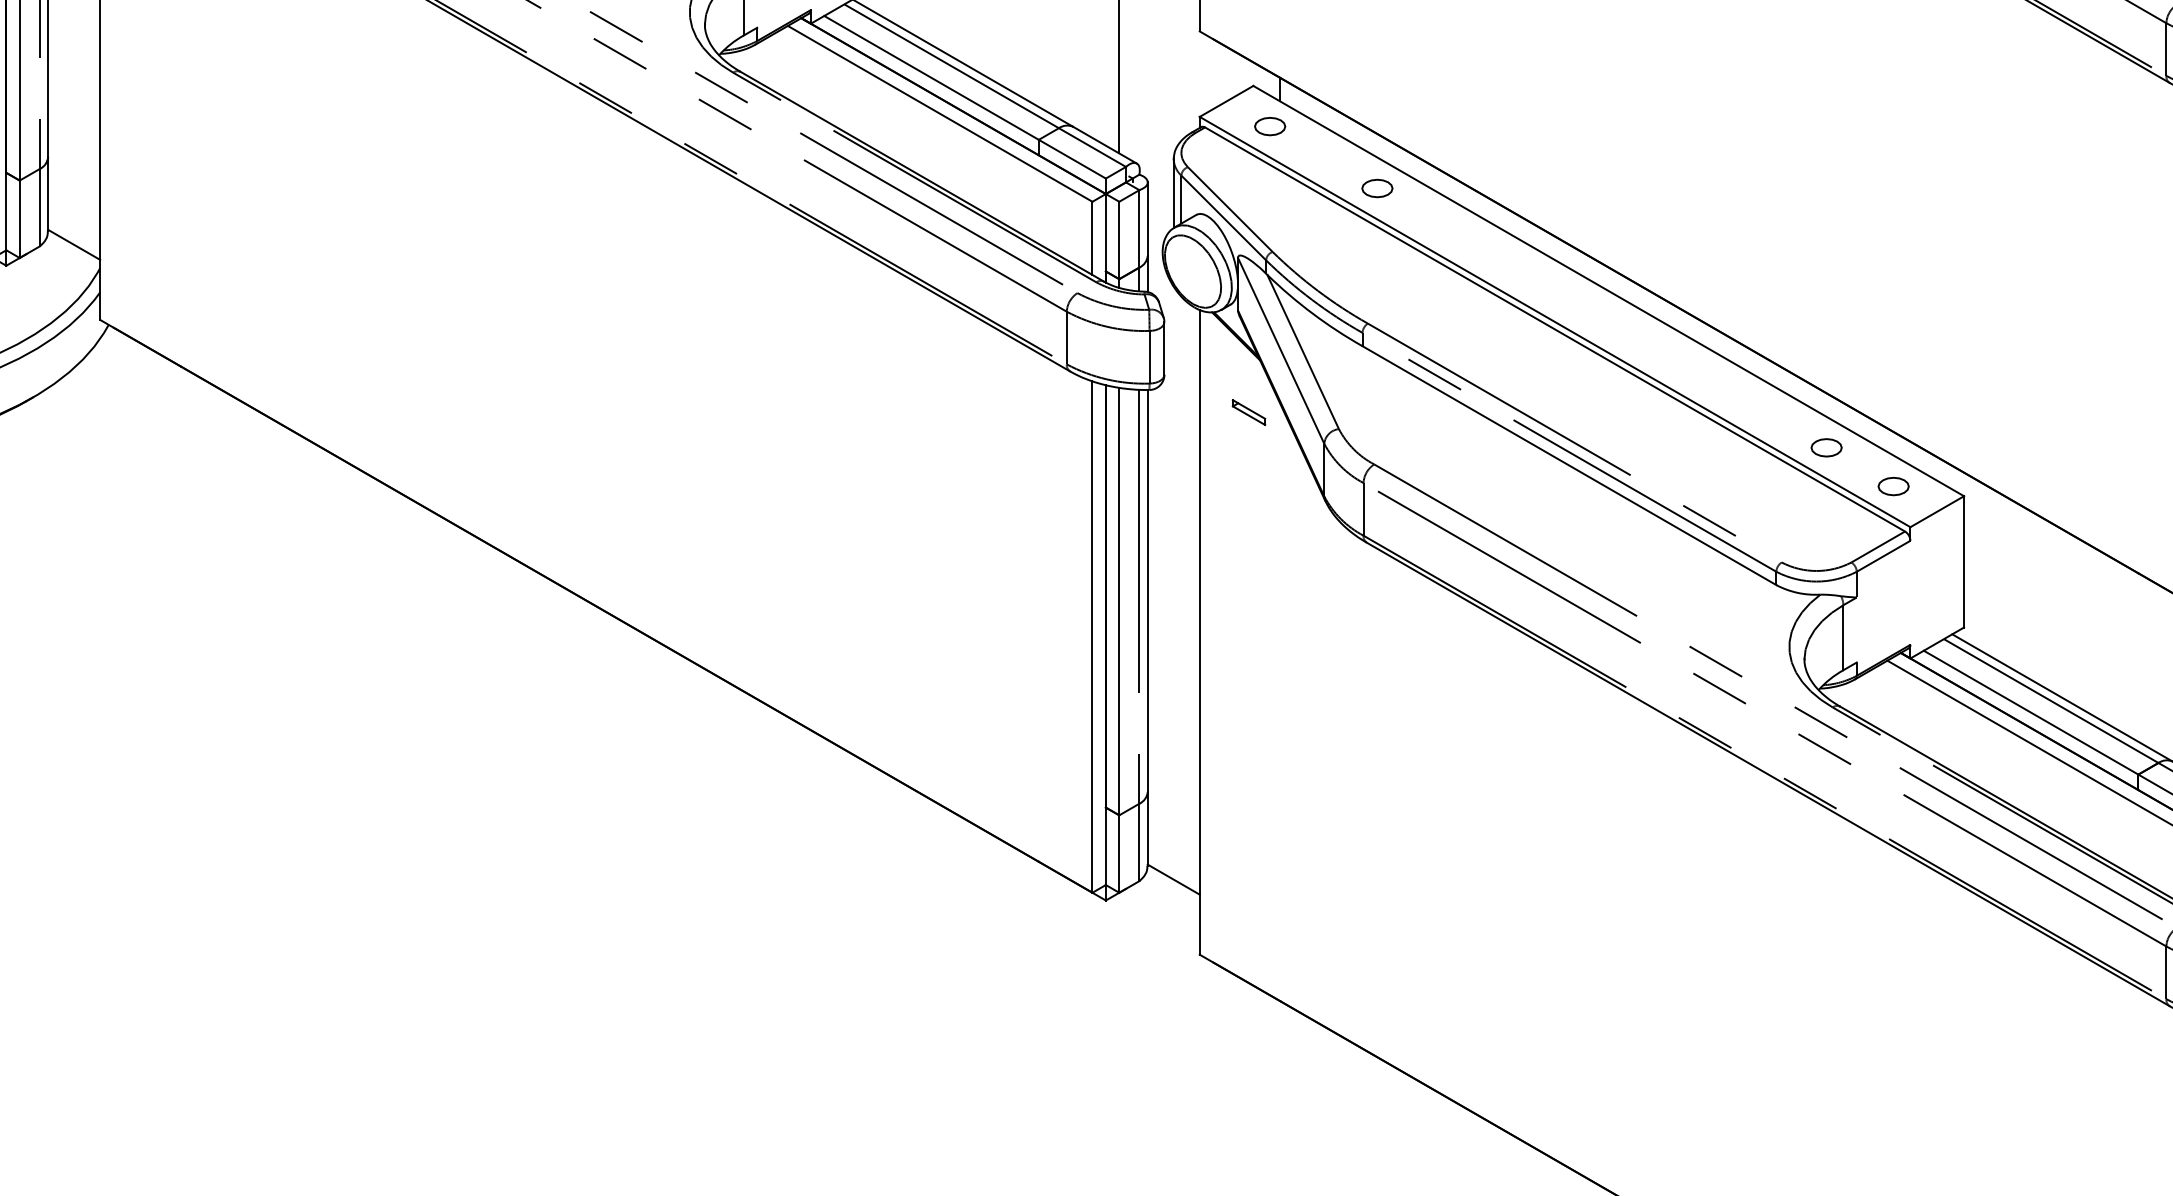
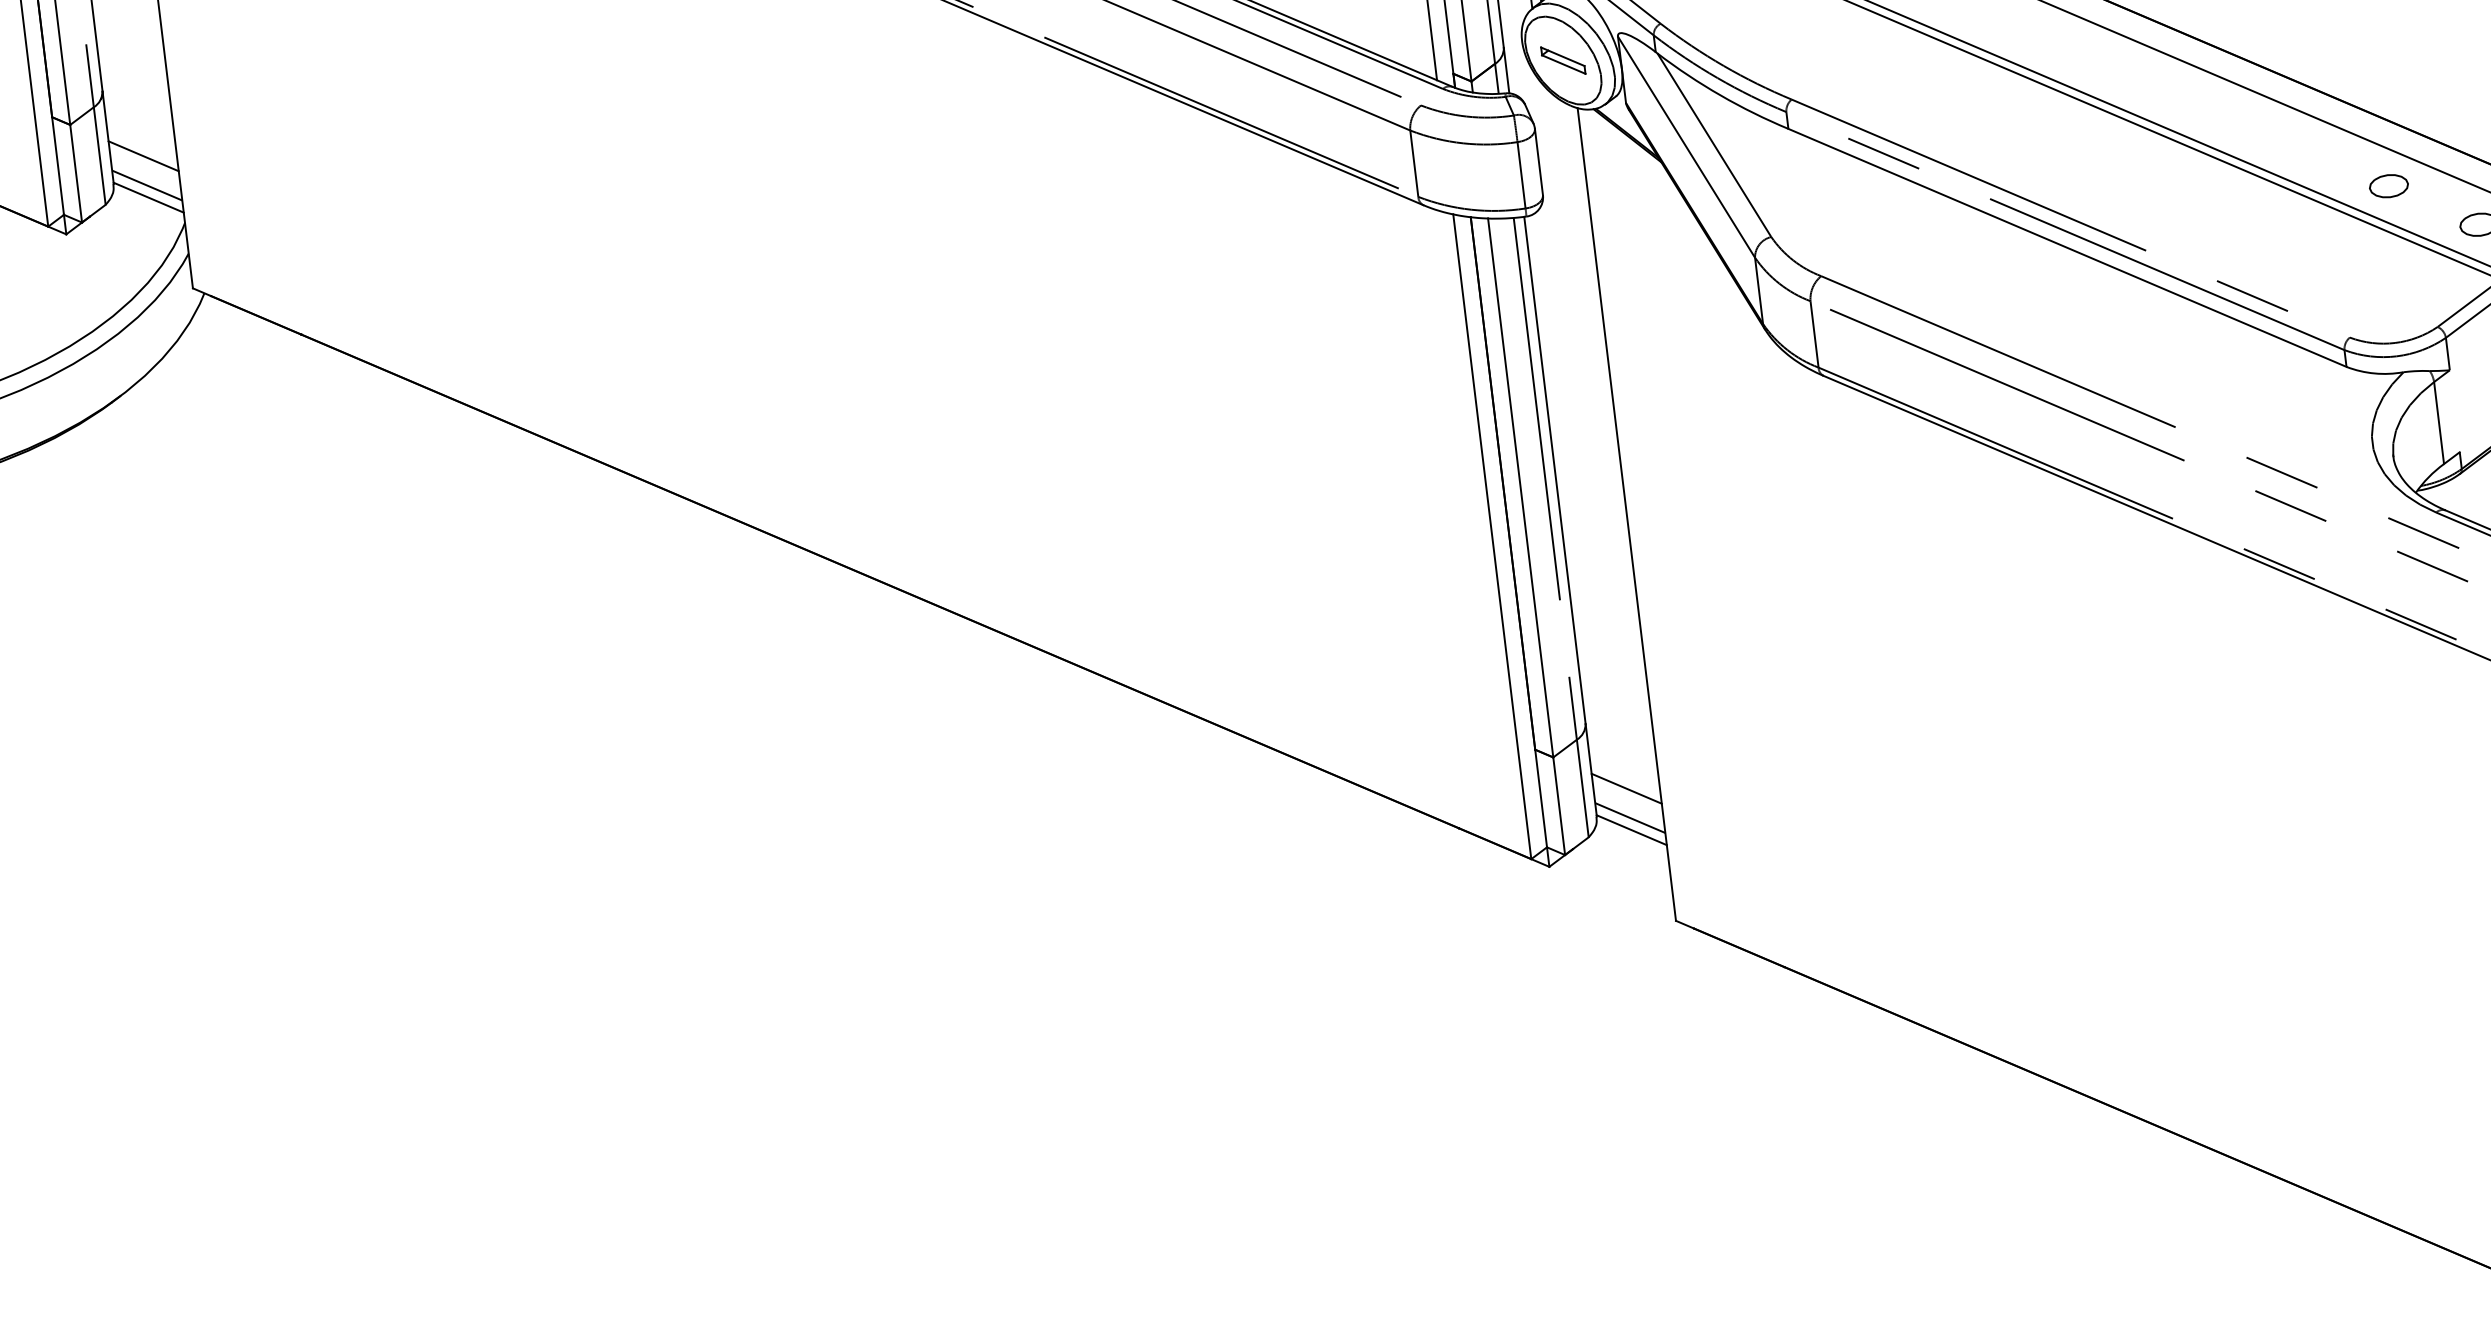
line: (74, 212) -> (144, 156), added
line: (74, 235) -> (147, 185), added
part: (1248, 412) -> (1562, 60), moved
line: (1173, 846) -> (1626, 788), added
line: (1173, 870) -> (1630, 818), added

